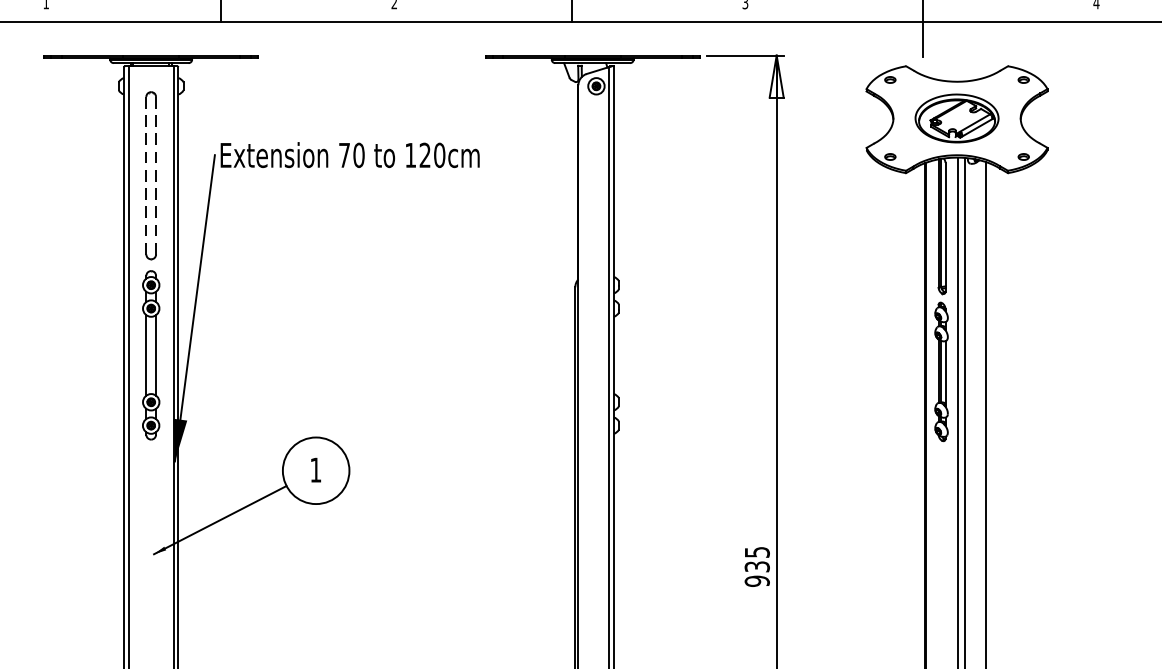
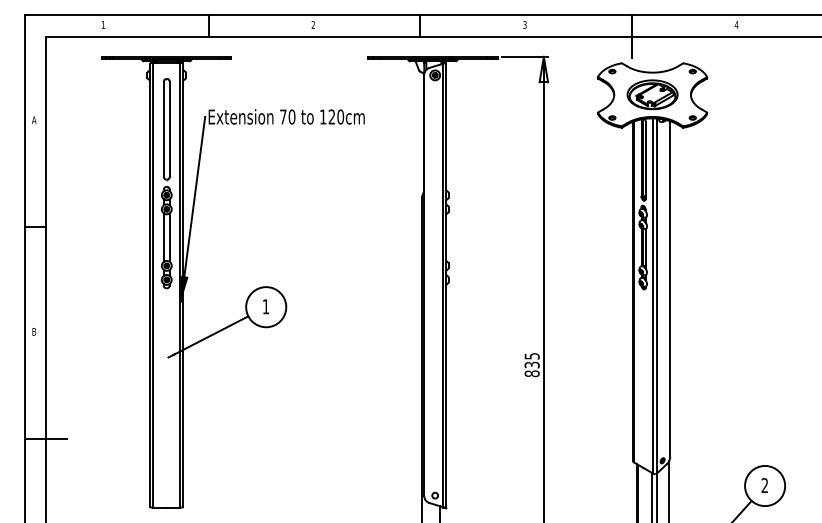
line: (145, 174) -> (163, 128), dashed -> solid
line: (155, 176) -> (169, 129), dashed -> solid
text: (756, 580) -> (531, 373), 935 -> 835

